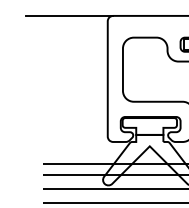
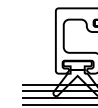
line: (68, 16) -> (35, 8), removed

